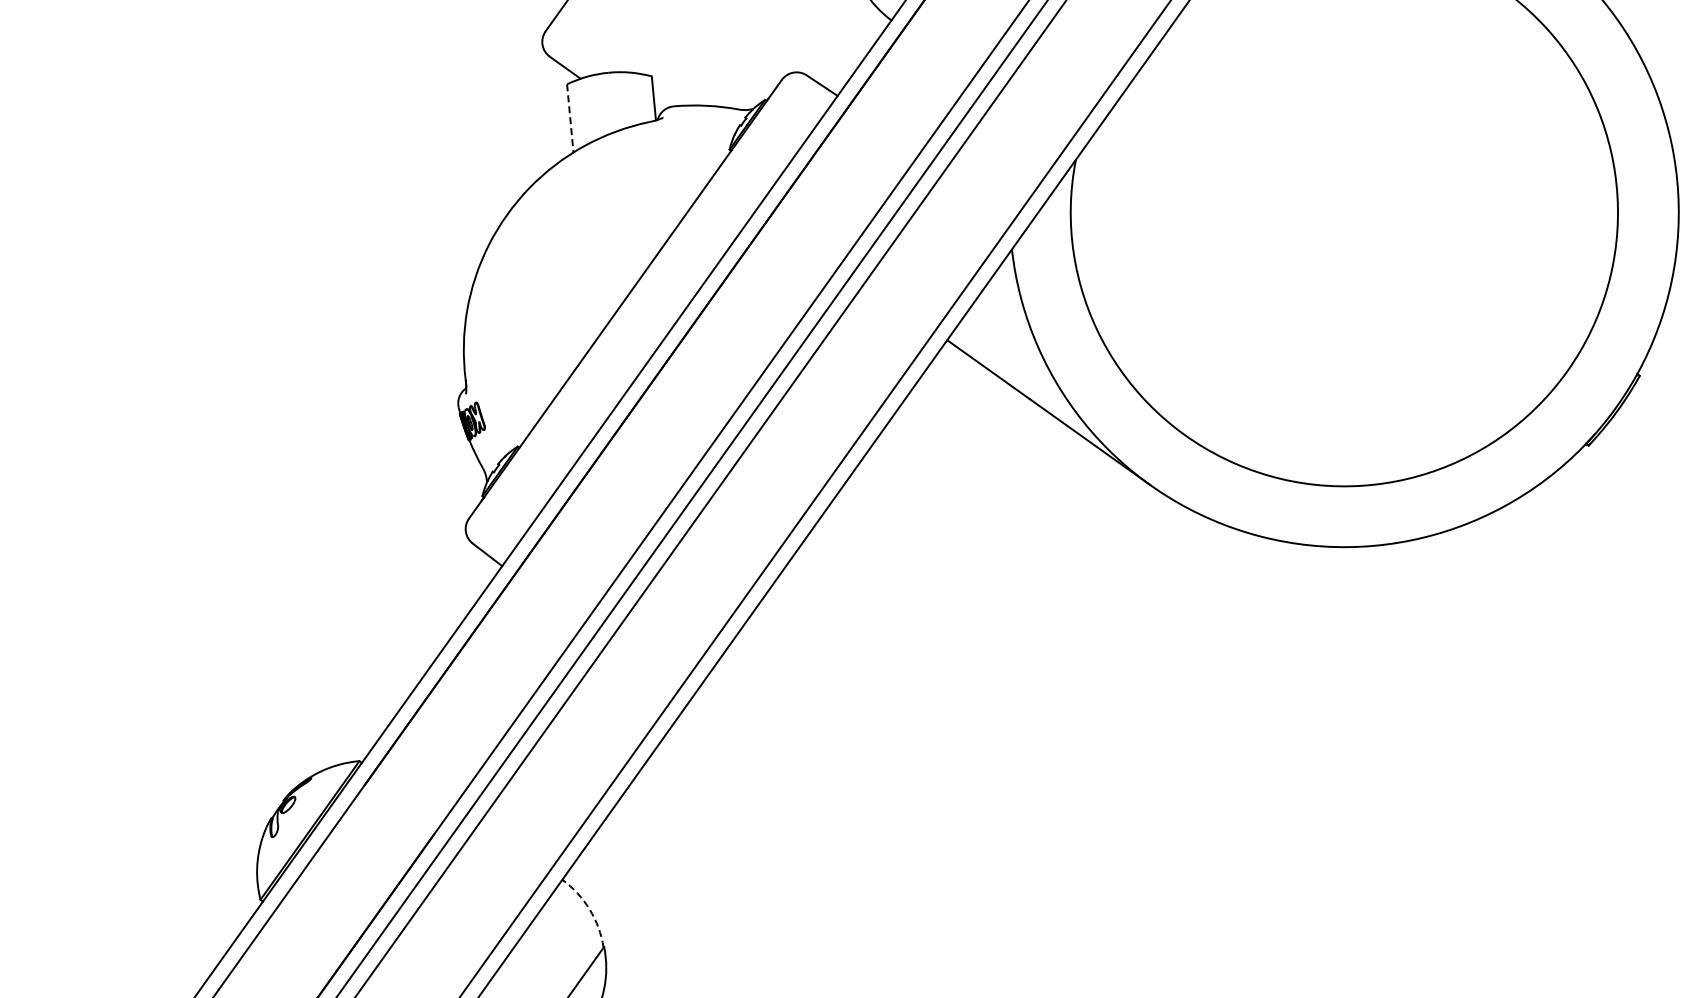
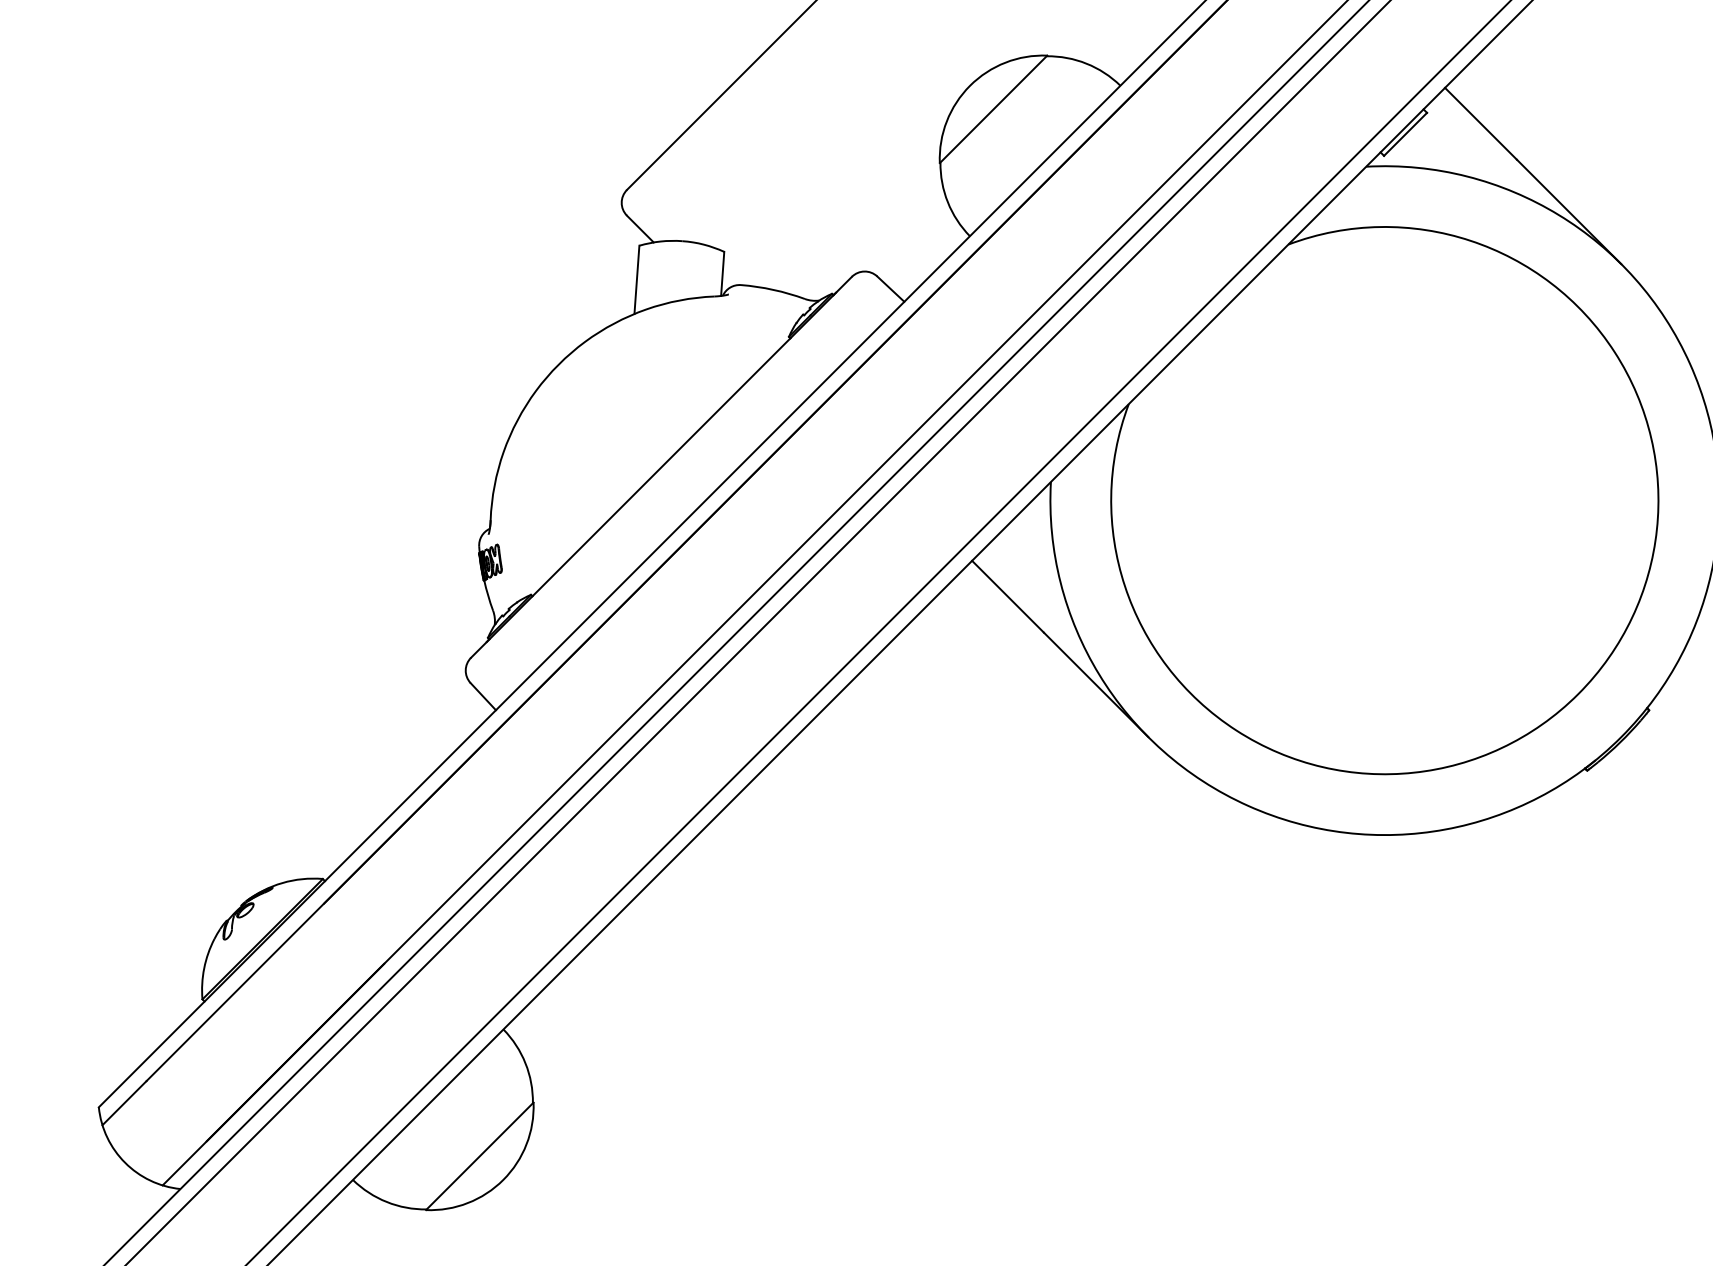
line: (569, 119) -> (636, 280), dashed -> solid
arc: (589, 909) -> (525, 1063), dashed -> solid

